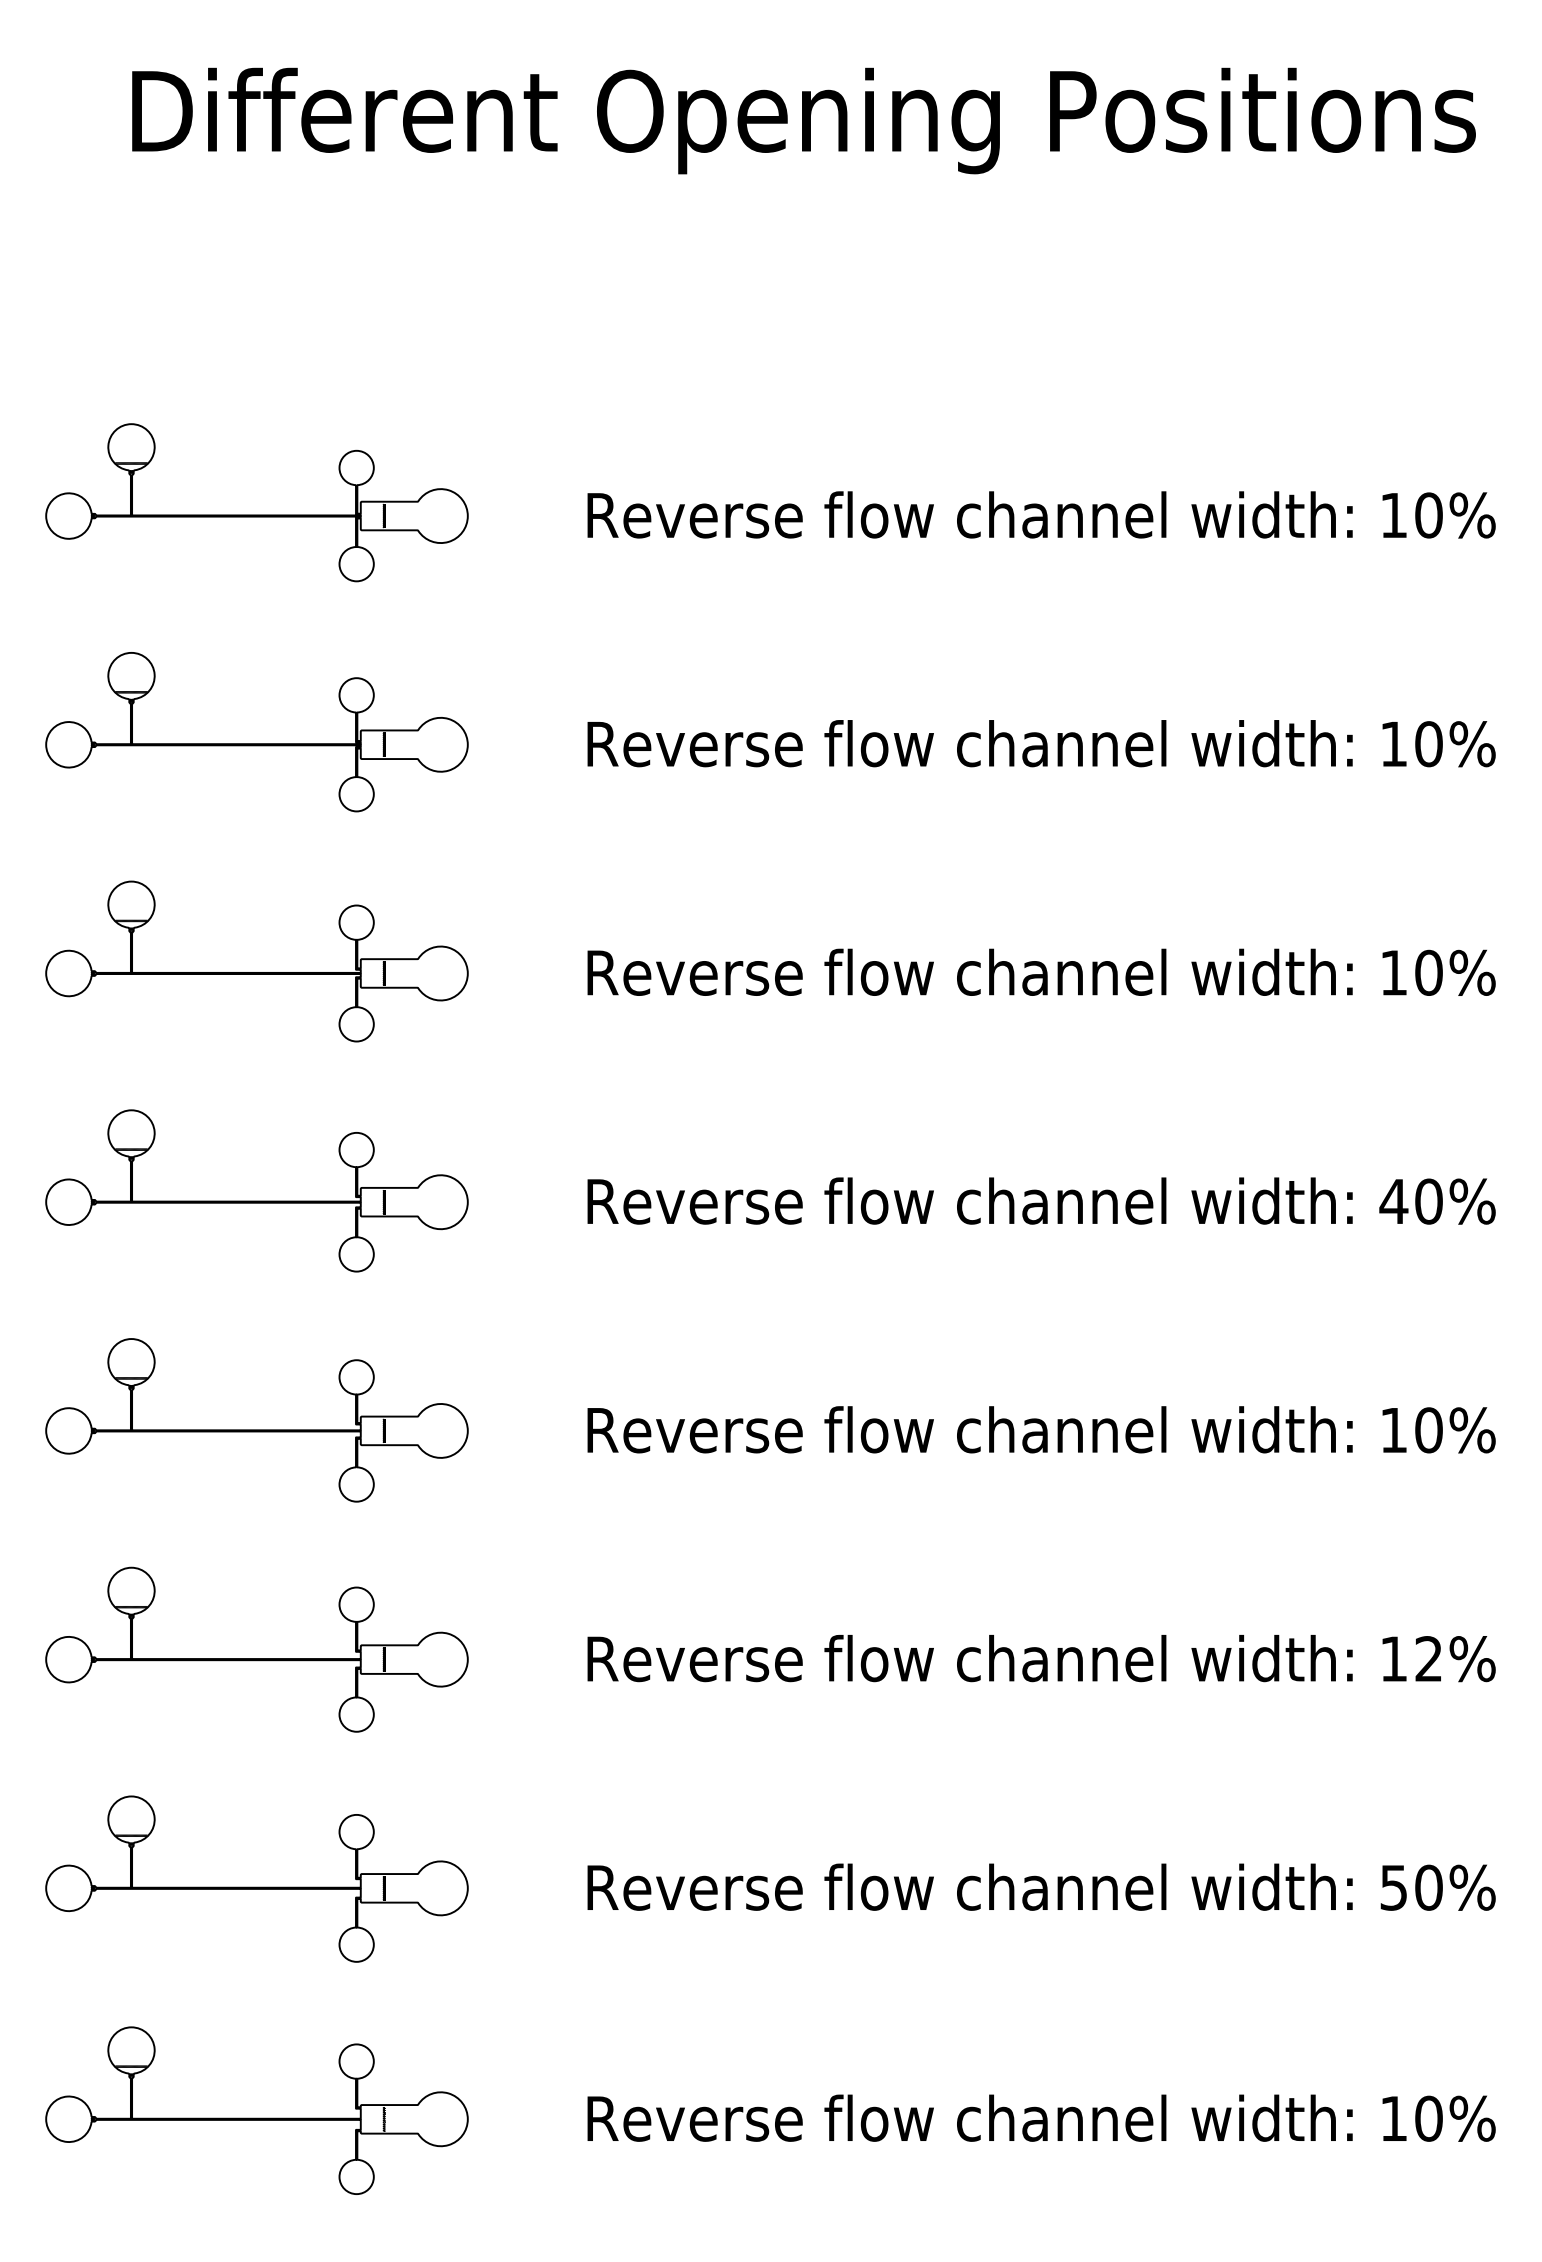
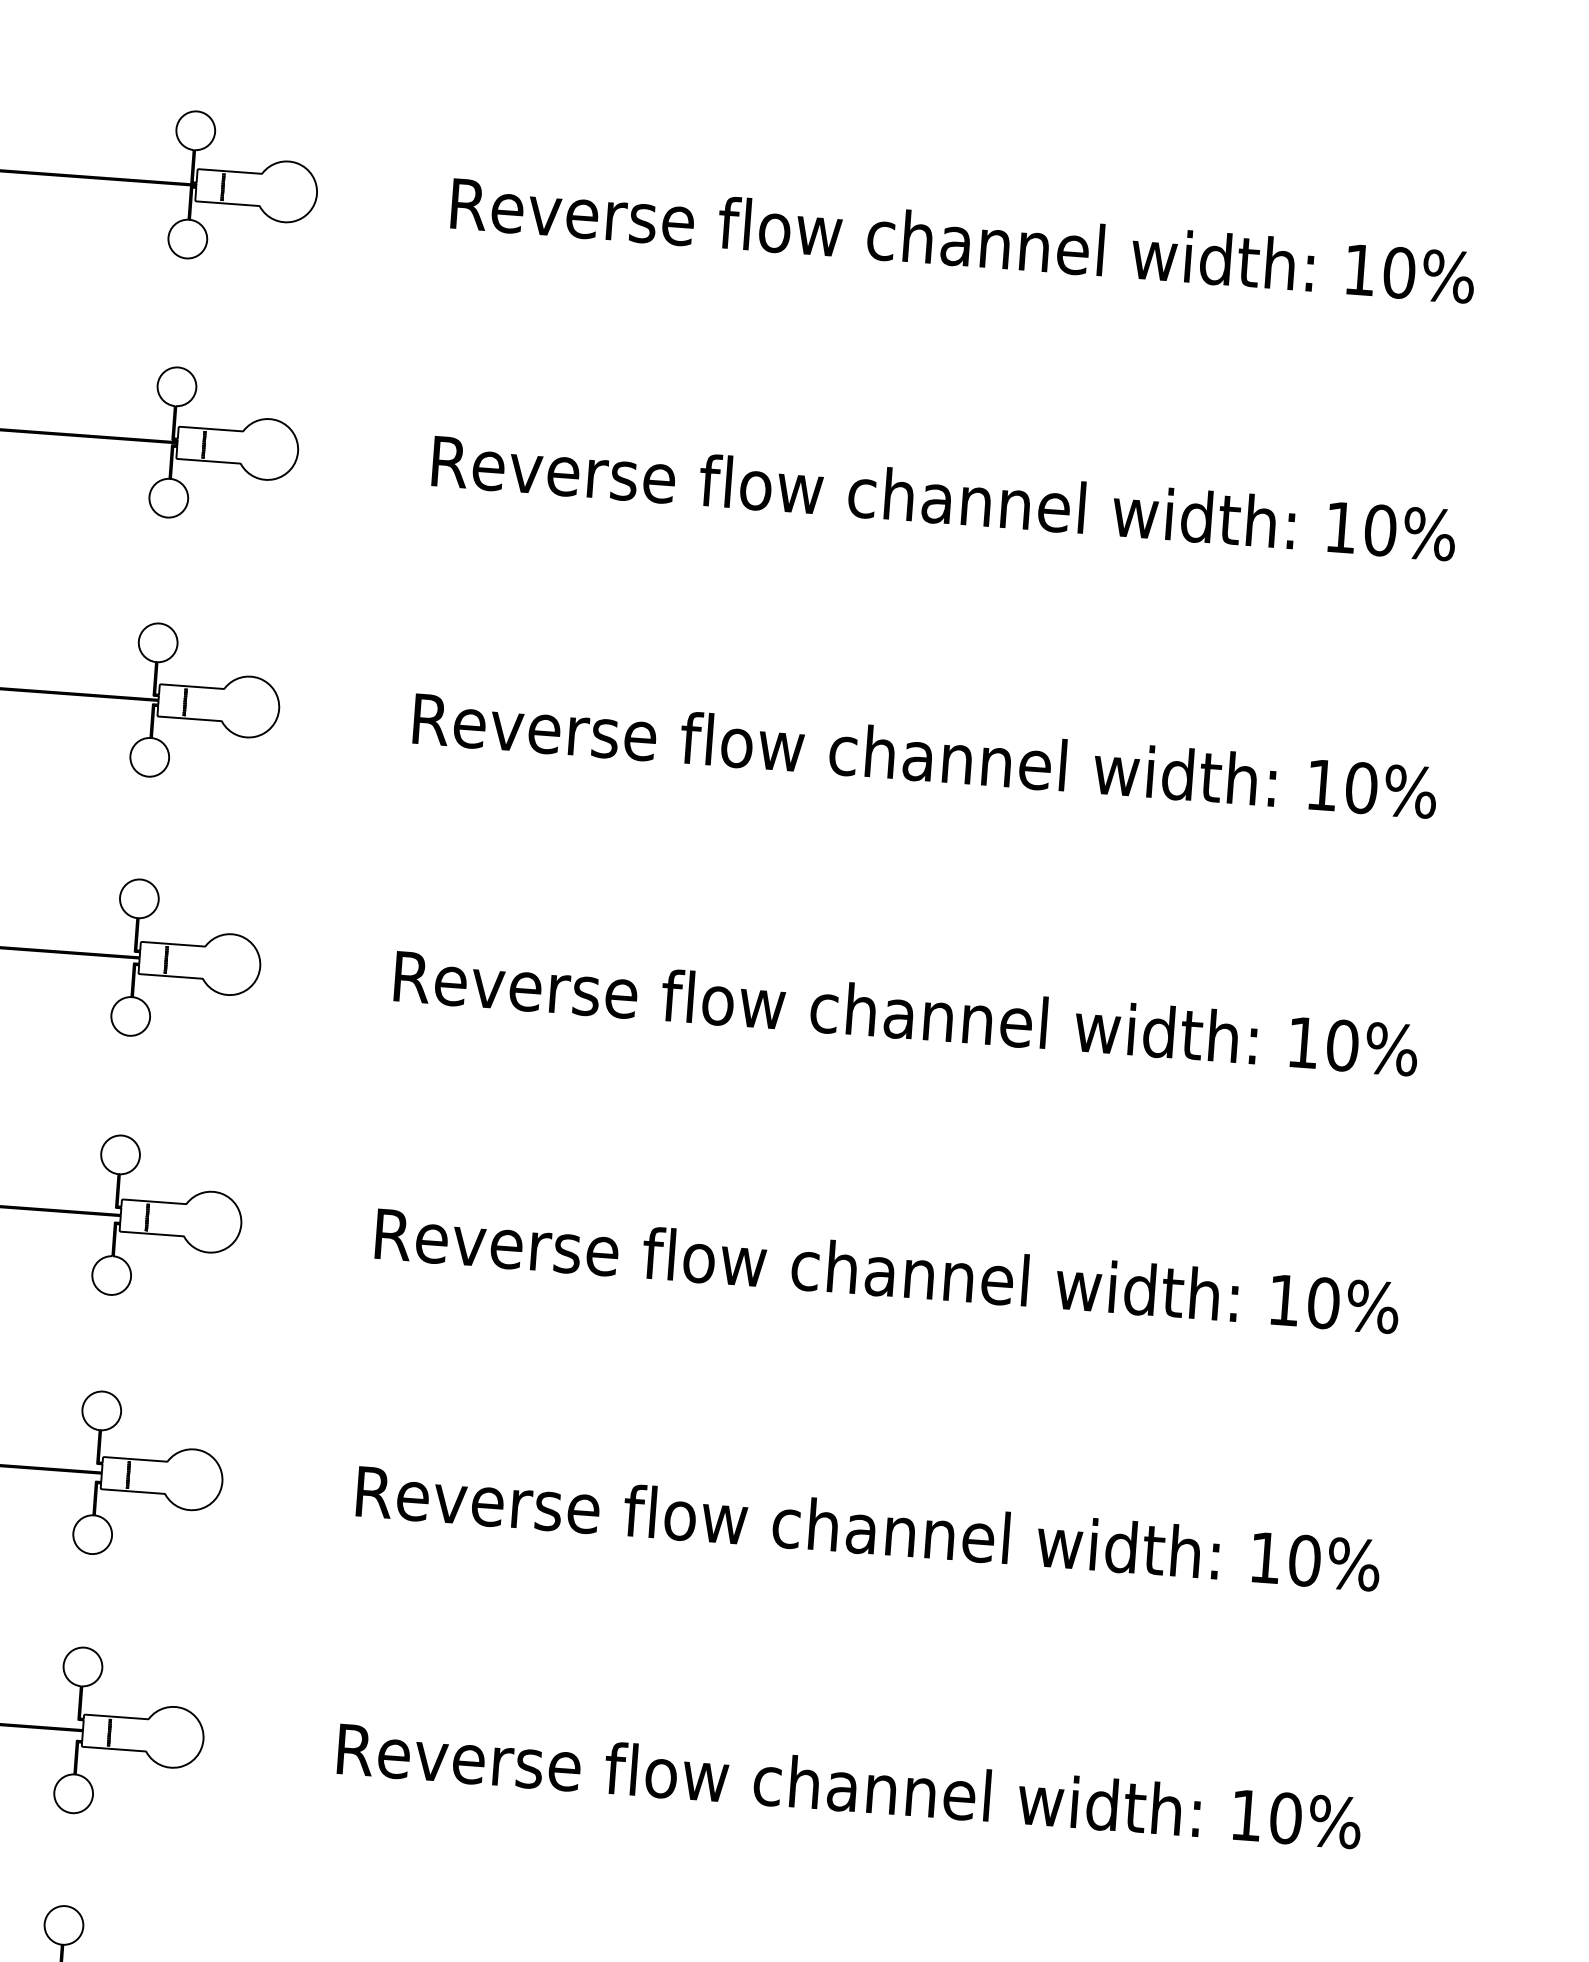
text: (1393, 1201) -> (1302, 1042), 40%%% -> 10%%%
text: (1428, 1659) -> (1304, 1561), 12%%% -> 10%%%
text: (1393, 1887) -> (1246, 1815), 50%%% -> 10%%%

